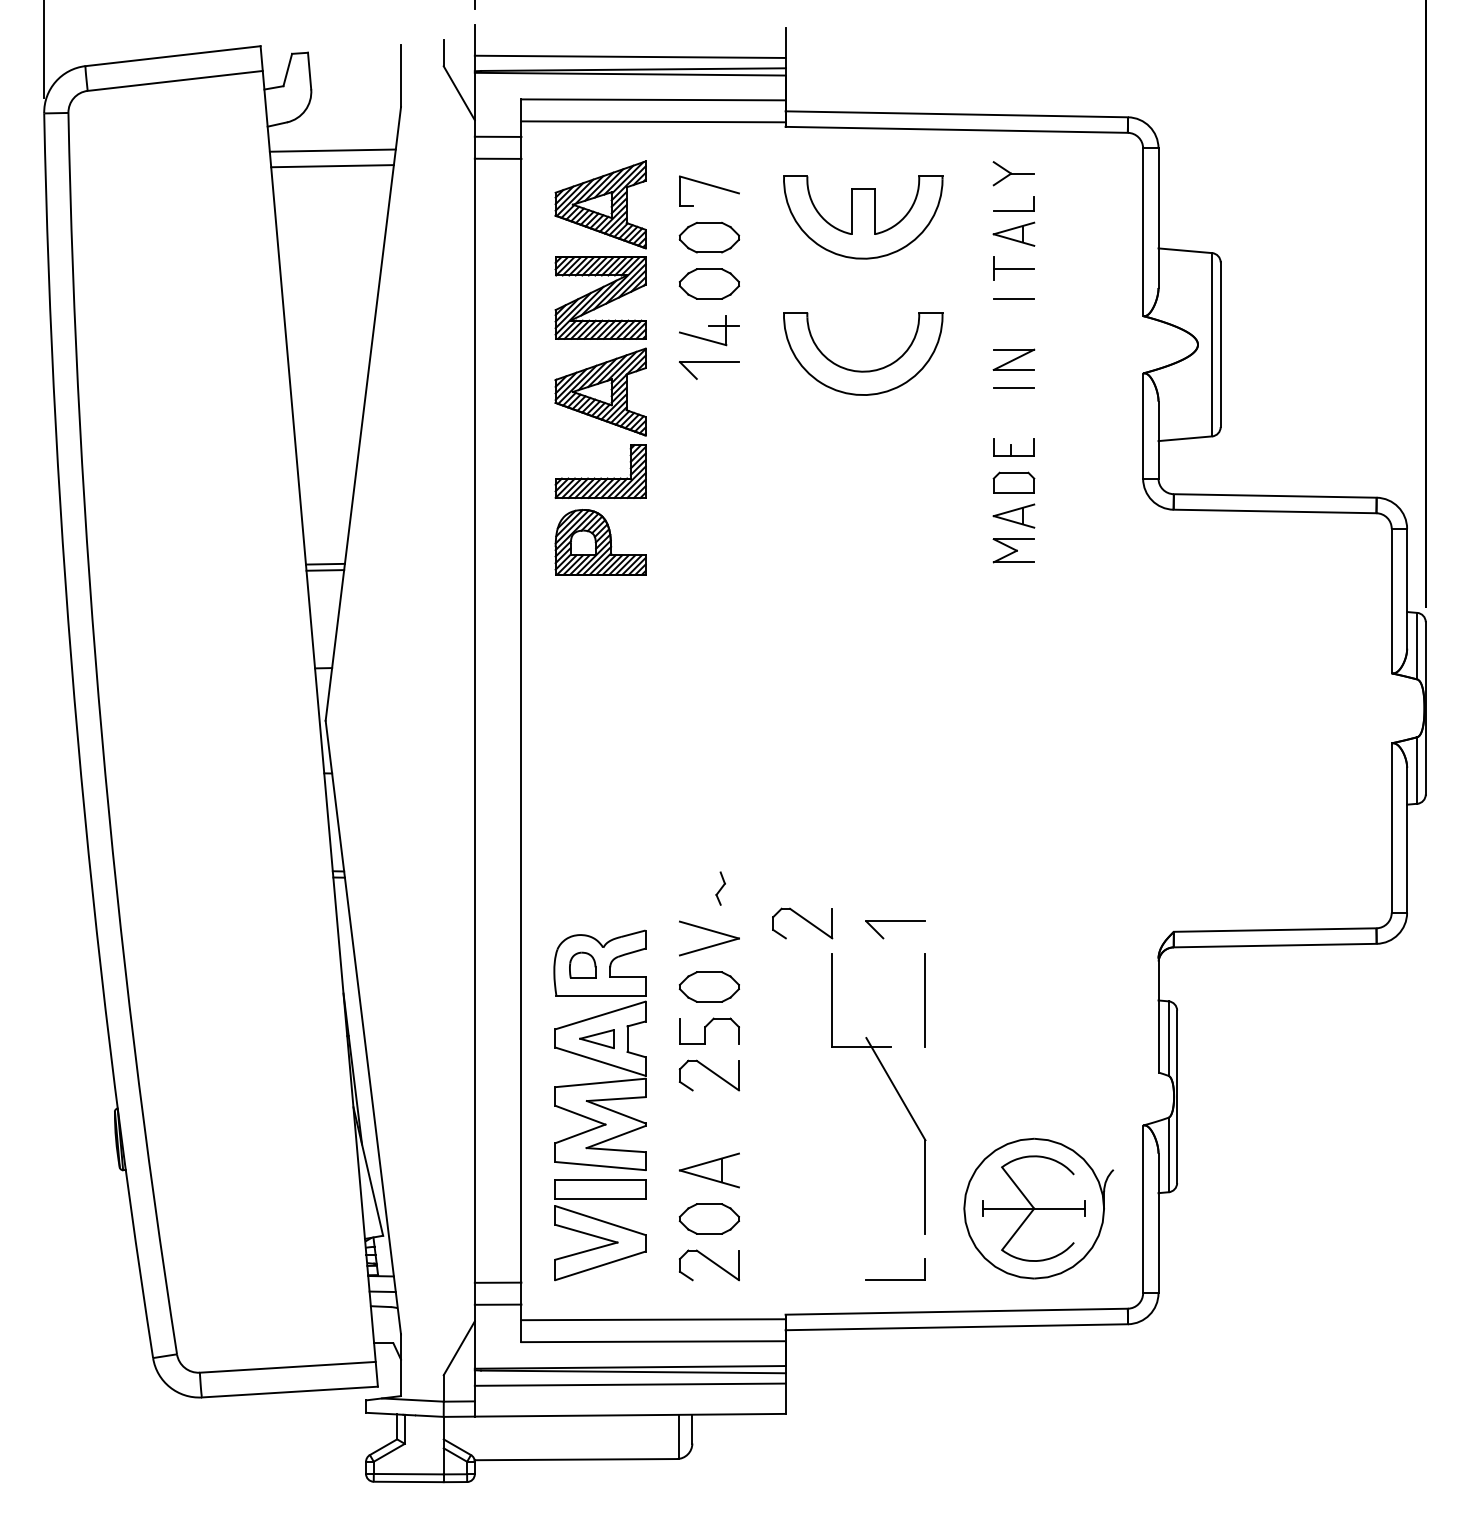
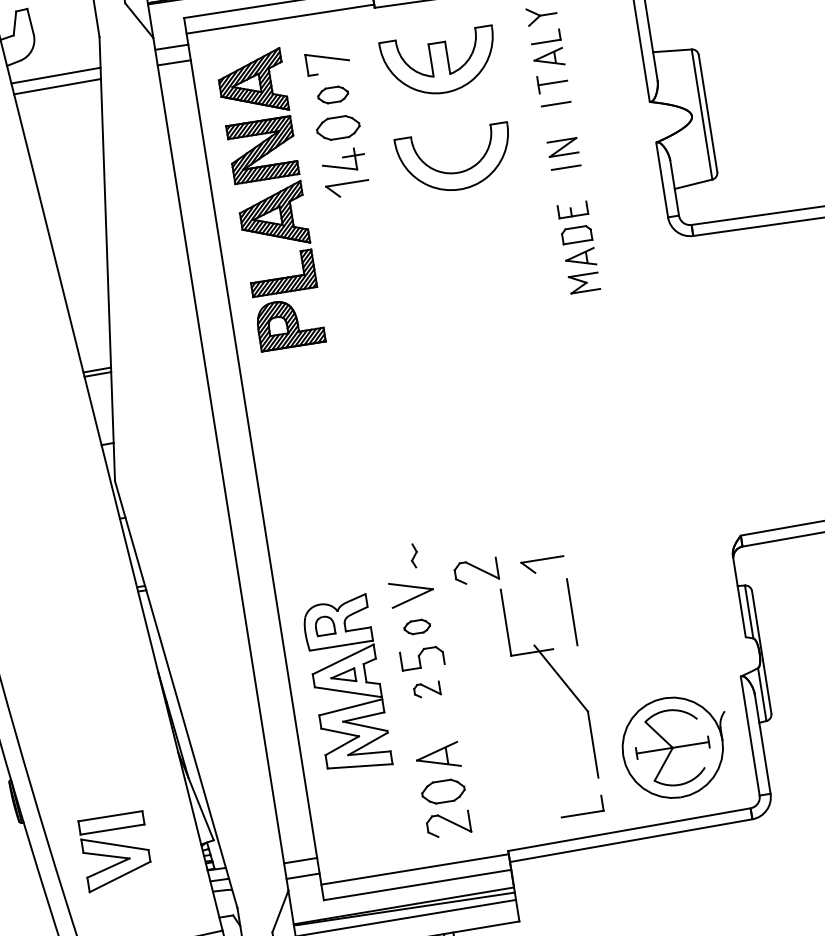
part: (709, 237) -> (333, 94), size x0.7
part: (708, 986) -> (416, 626), size x0.6
part: (708, 1075) -> (426, 689), size x0.6
part: (600, 1230) -> (116, 851), moved

